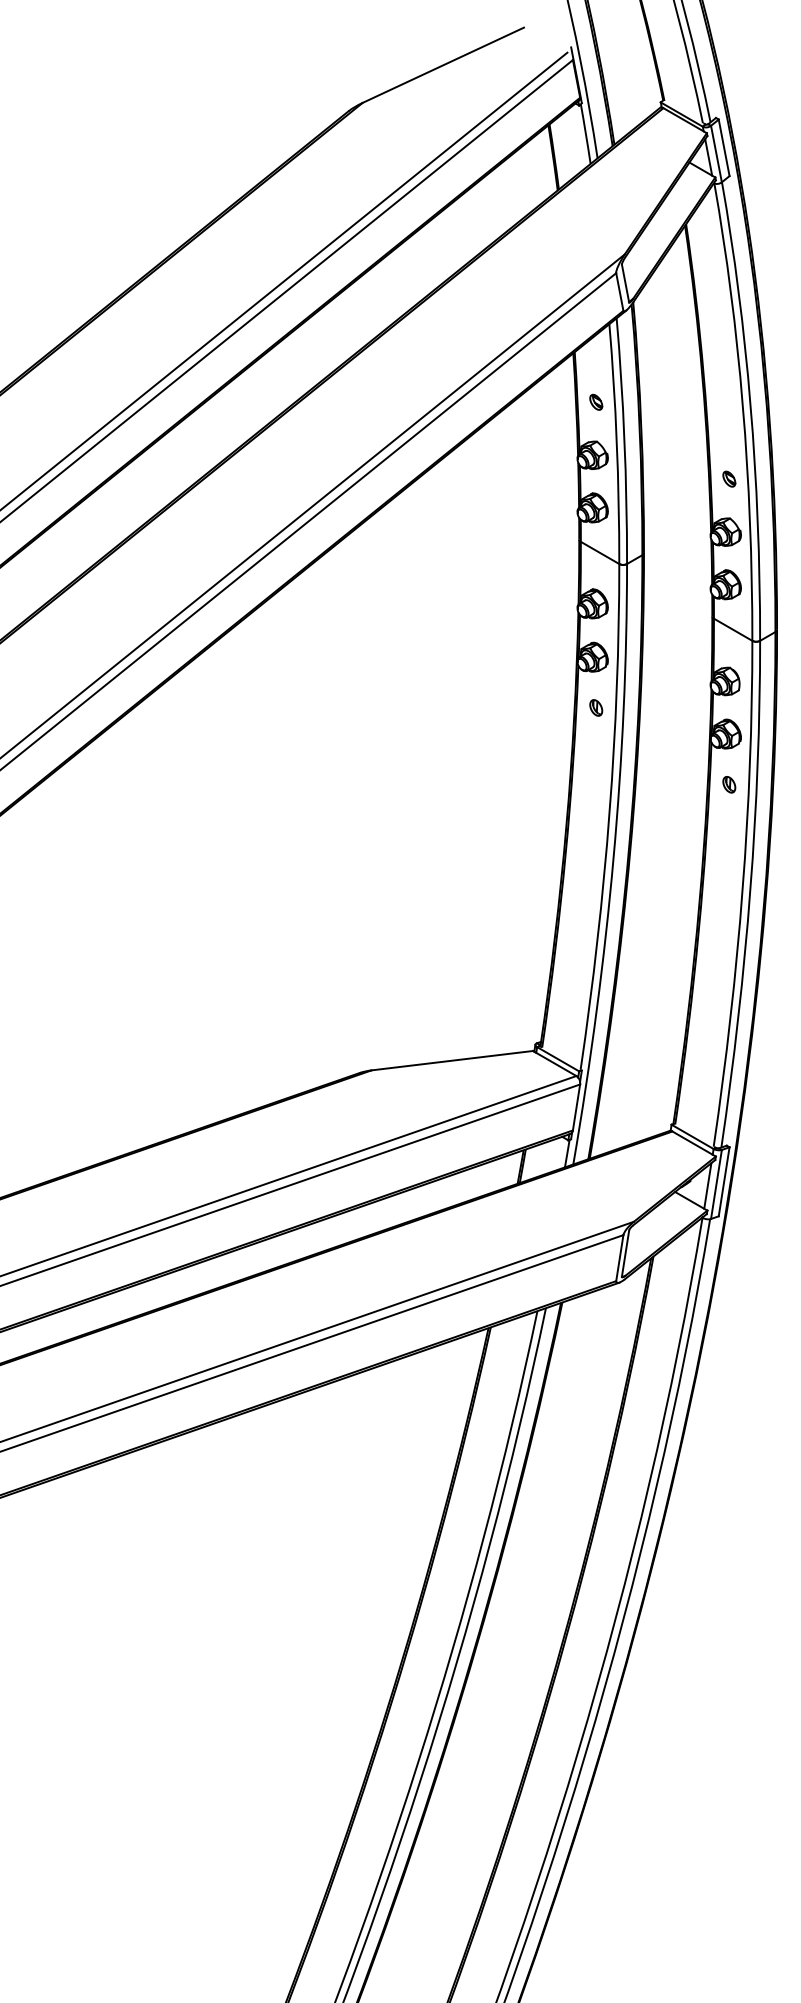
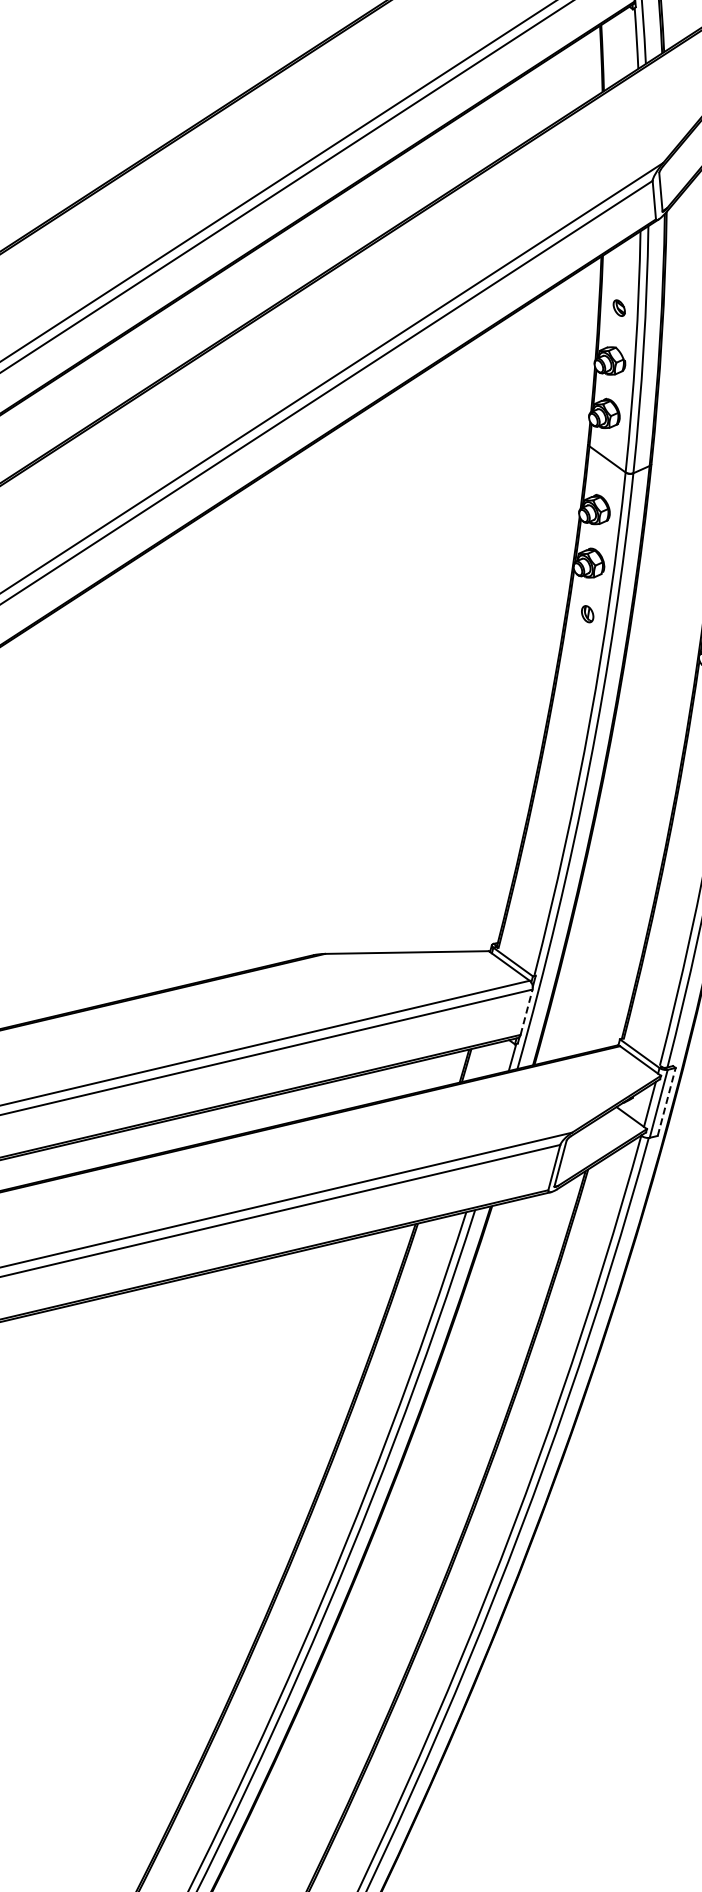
line: (576, 1106) -> (526, 1011), solid -> dashed
line: (724, 1181) -> (667, 1101), solid -> dashed

